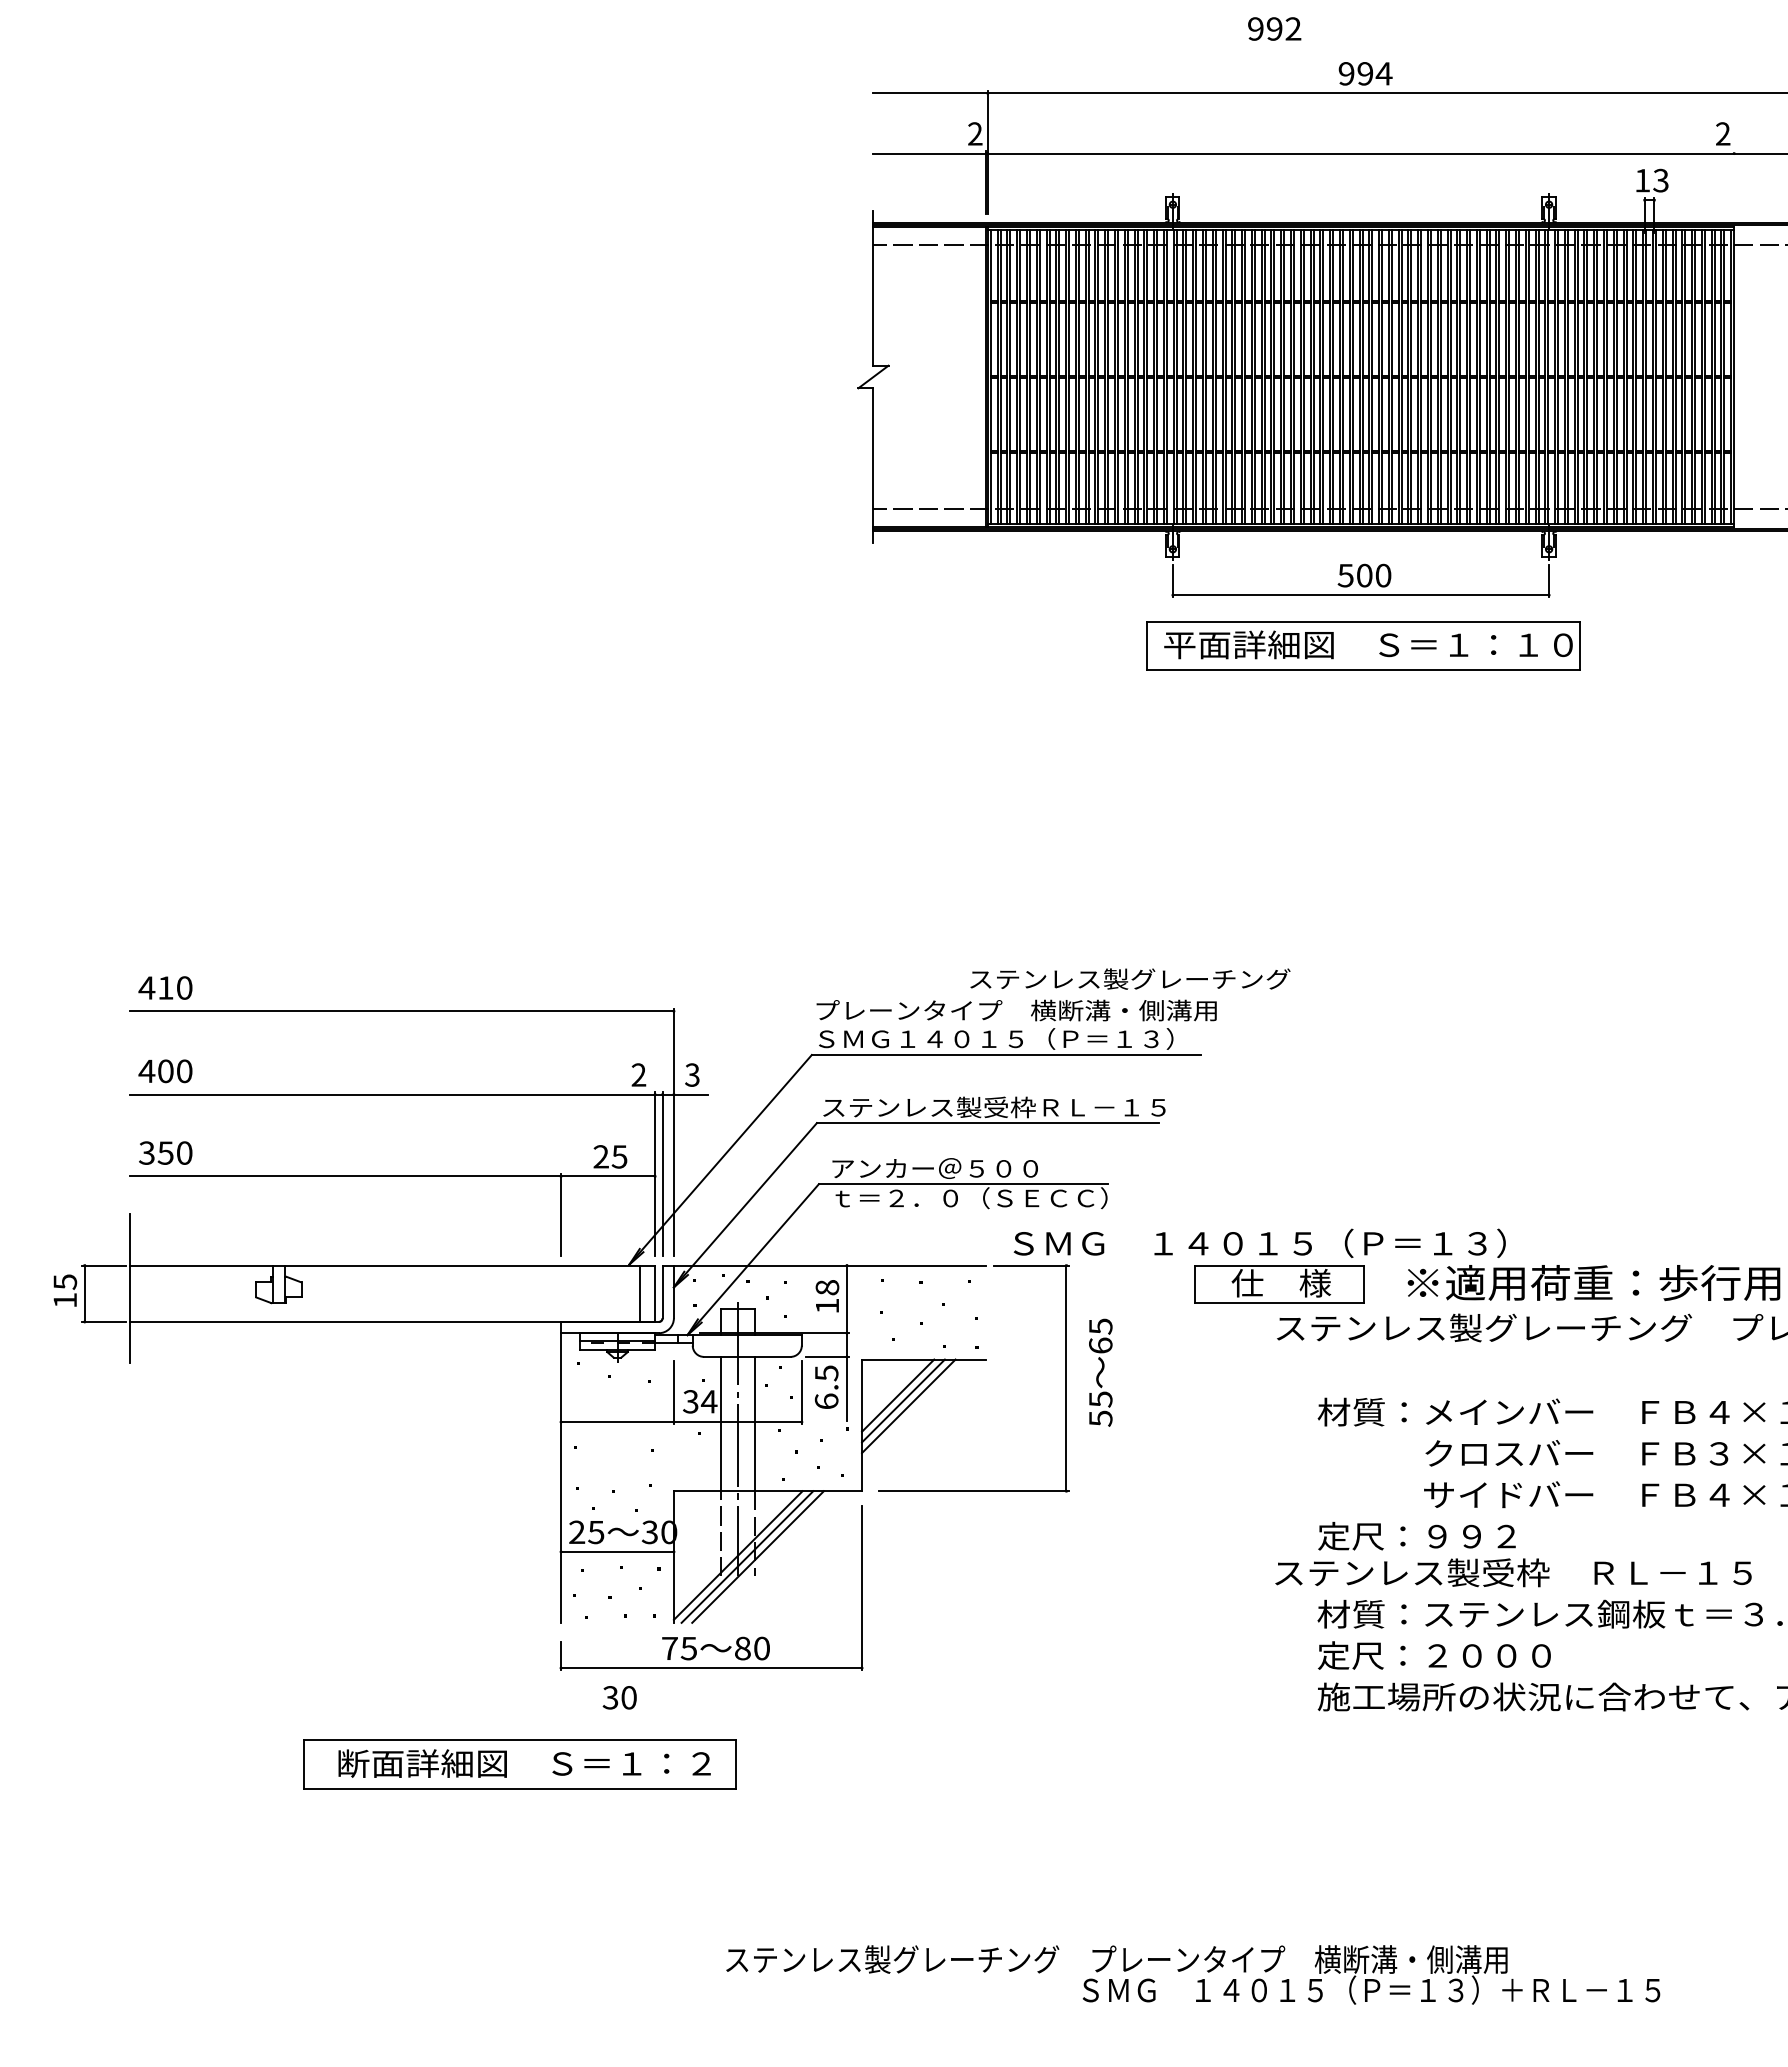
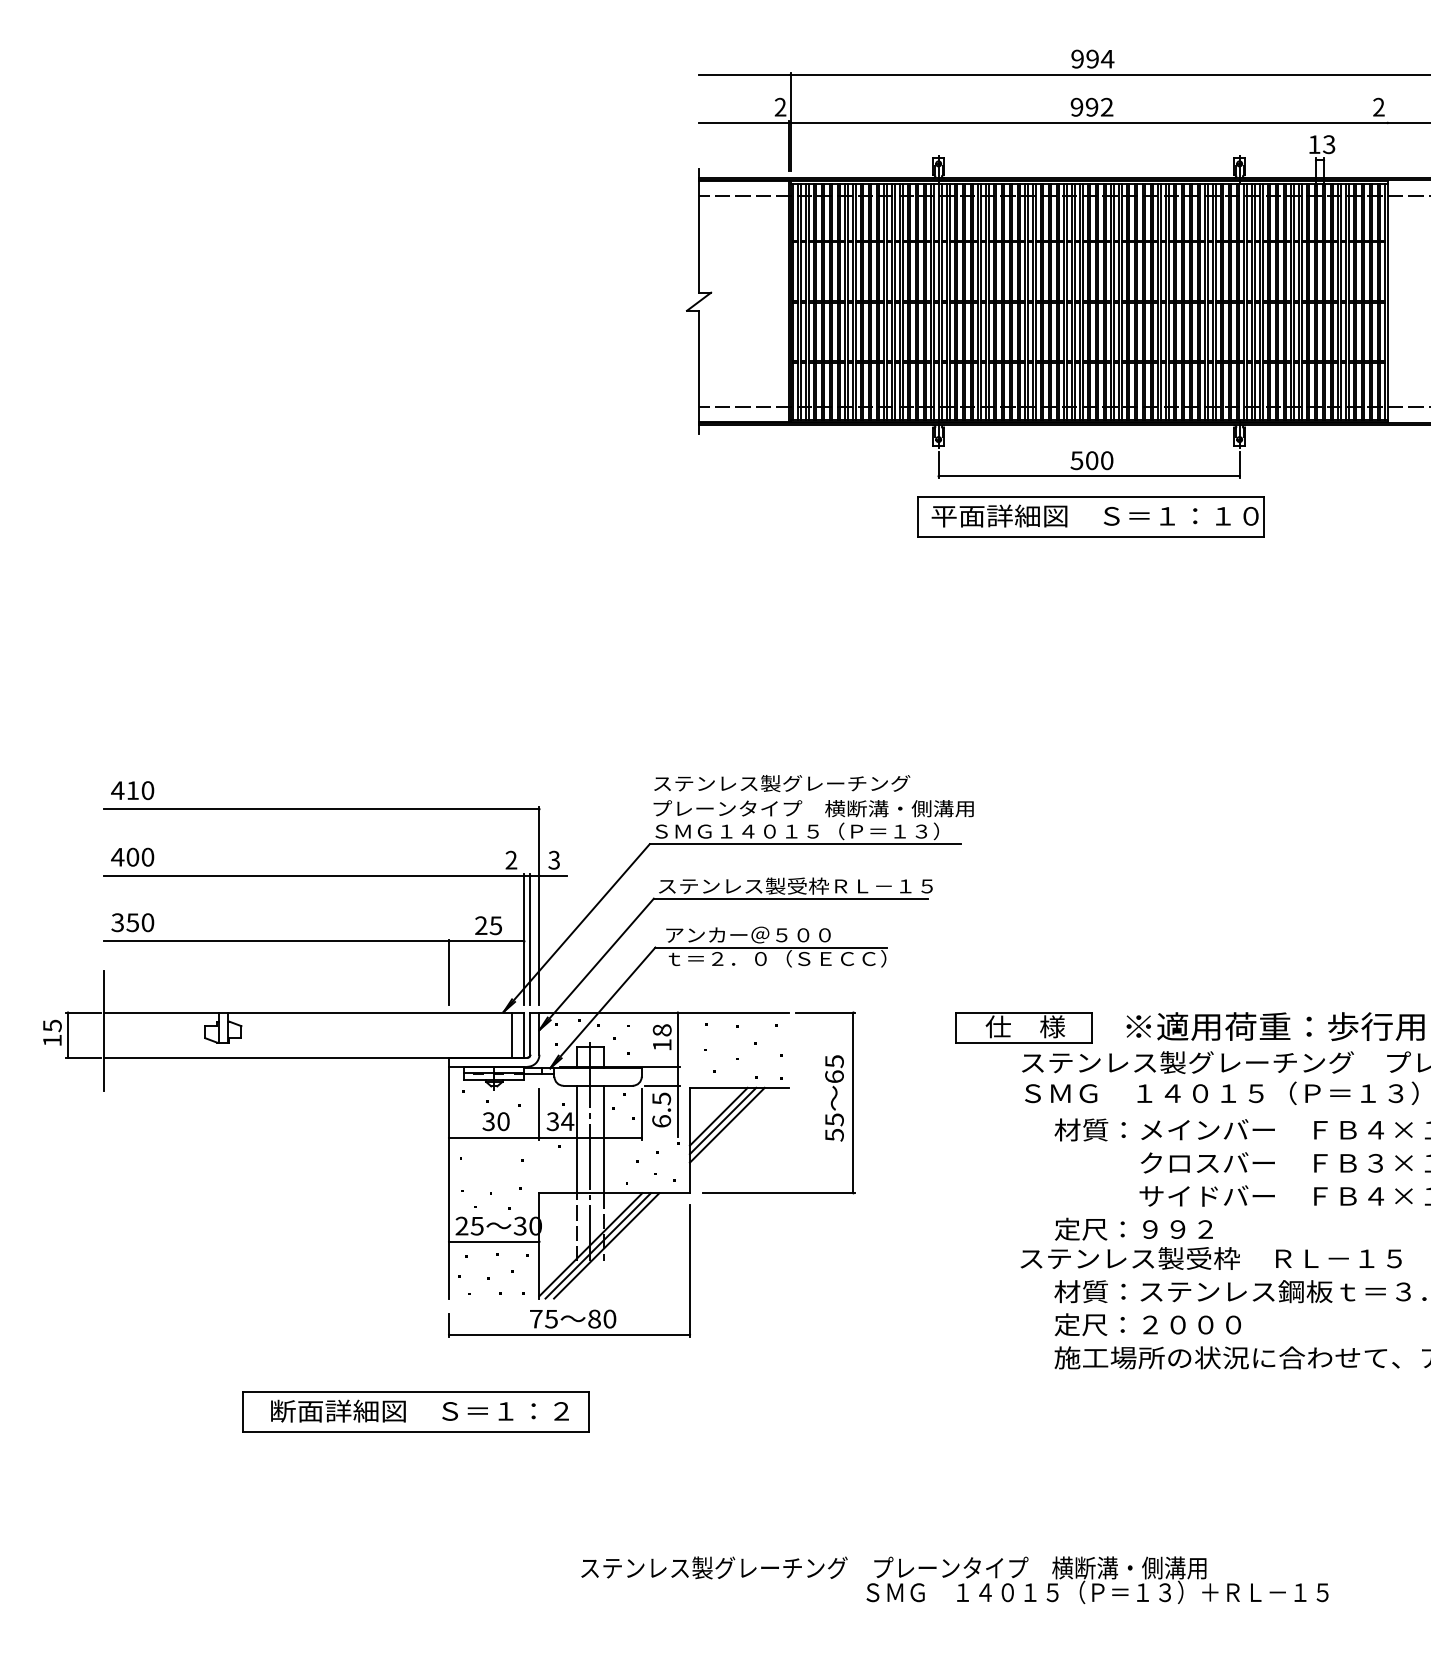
text: (1274, 28) -> (1091, 106), moved
text: (1130, 978) -> (782, 782), moved
text: (1259, 1242) -> (1221, 1092), moved
text: (1100, 1372) -> (834, 1098), moved
text: (619, 1697) -> (495, 1121), moved

